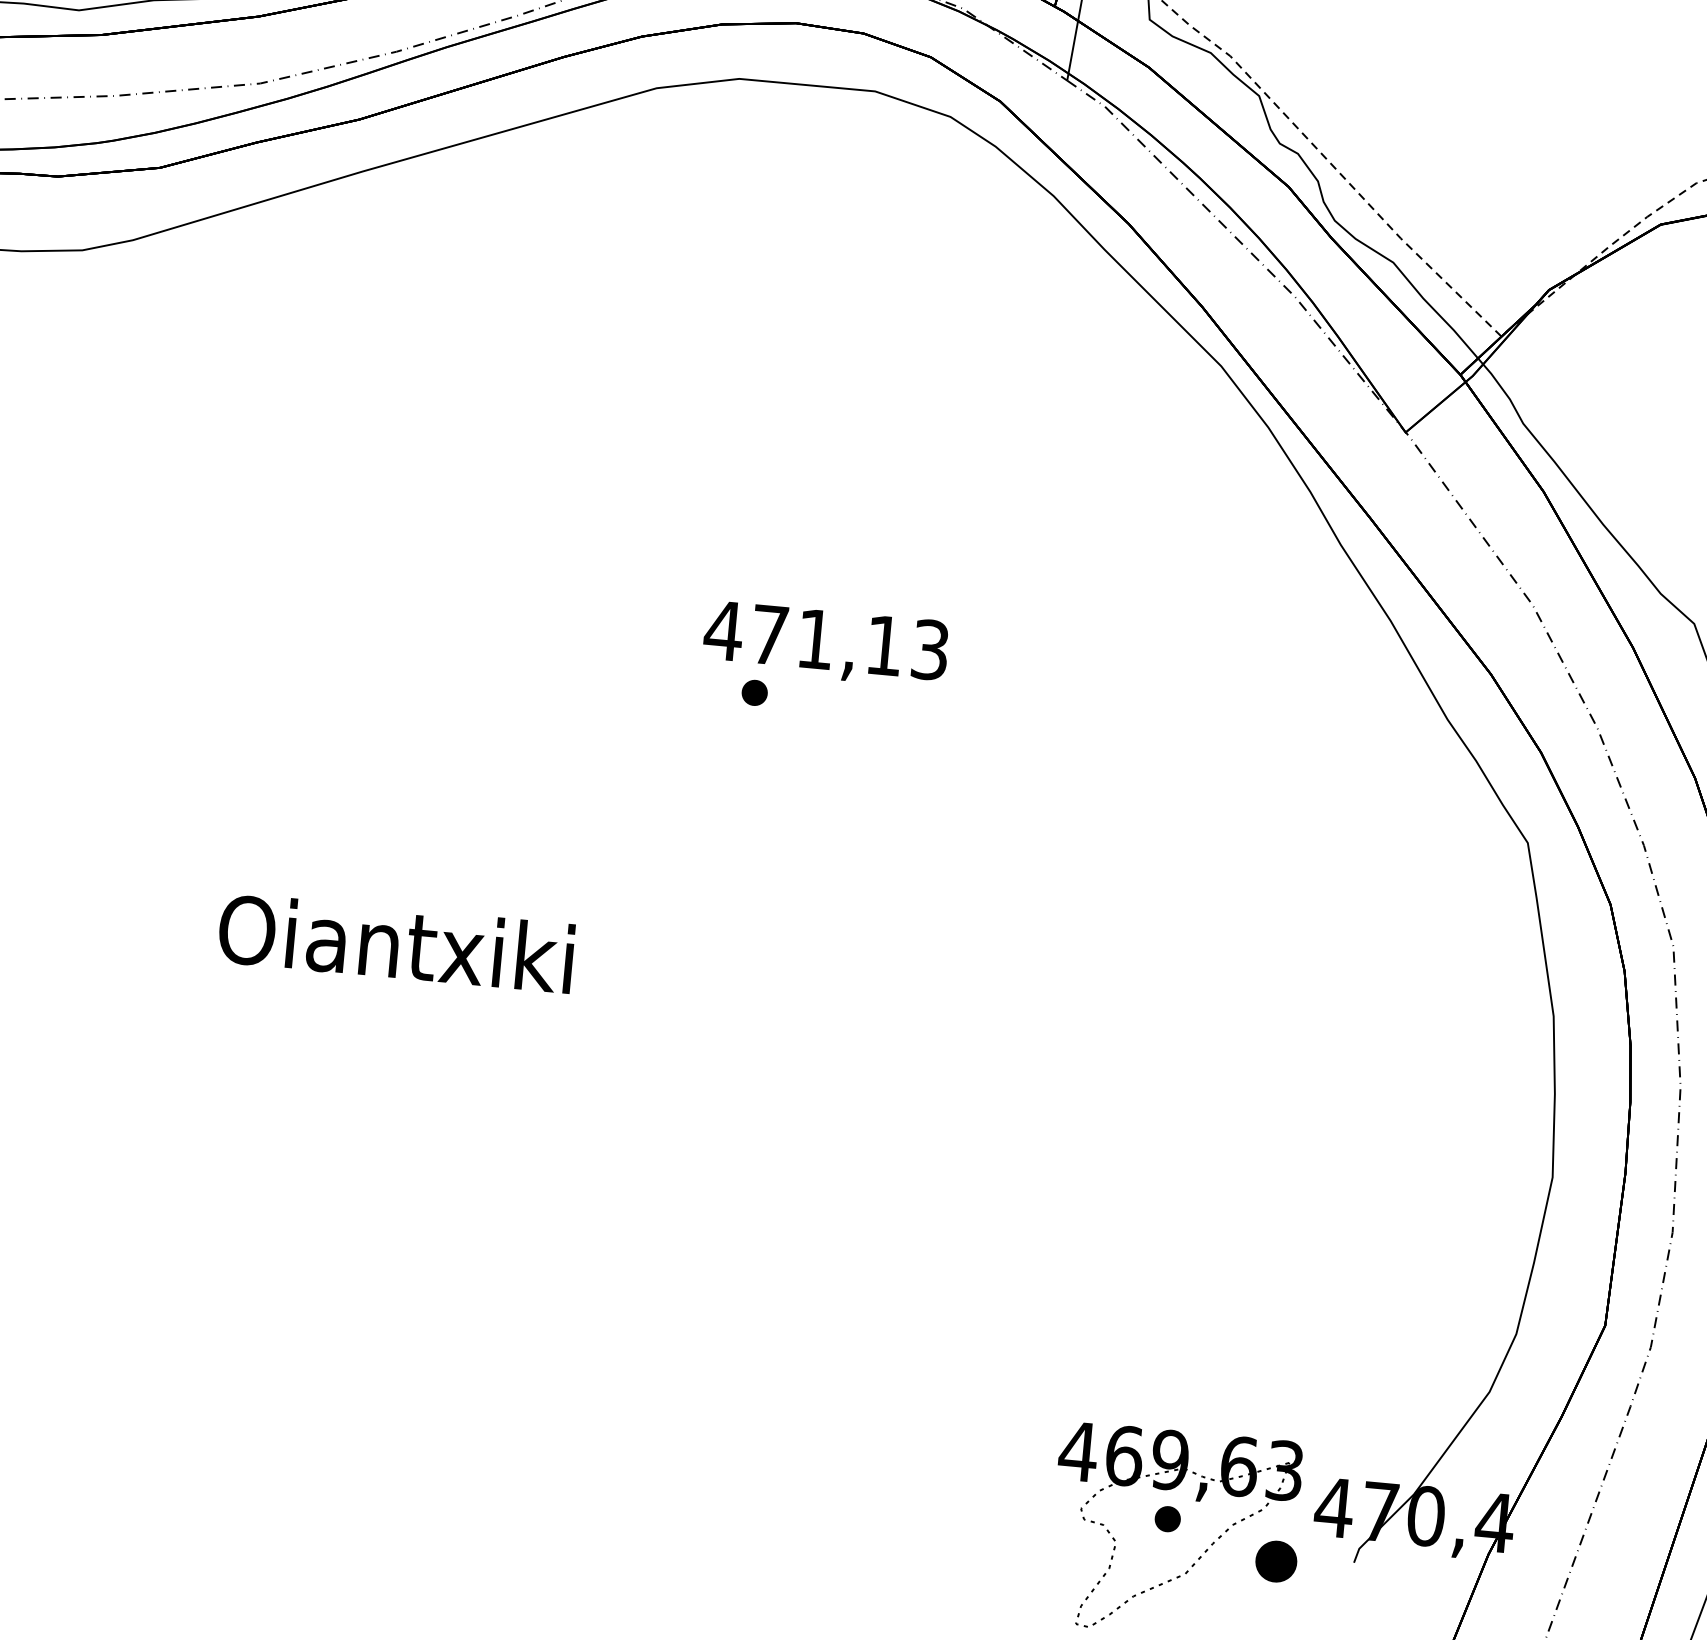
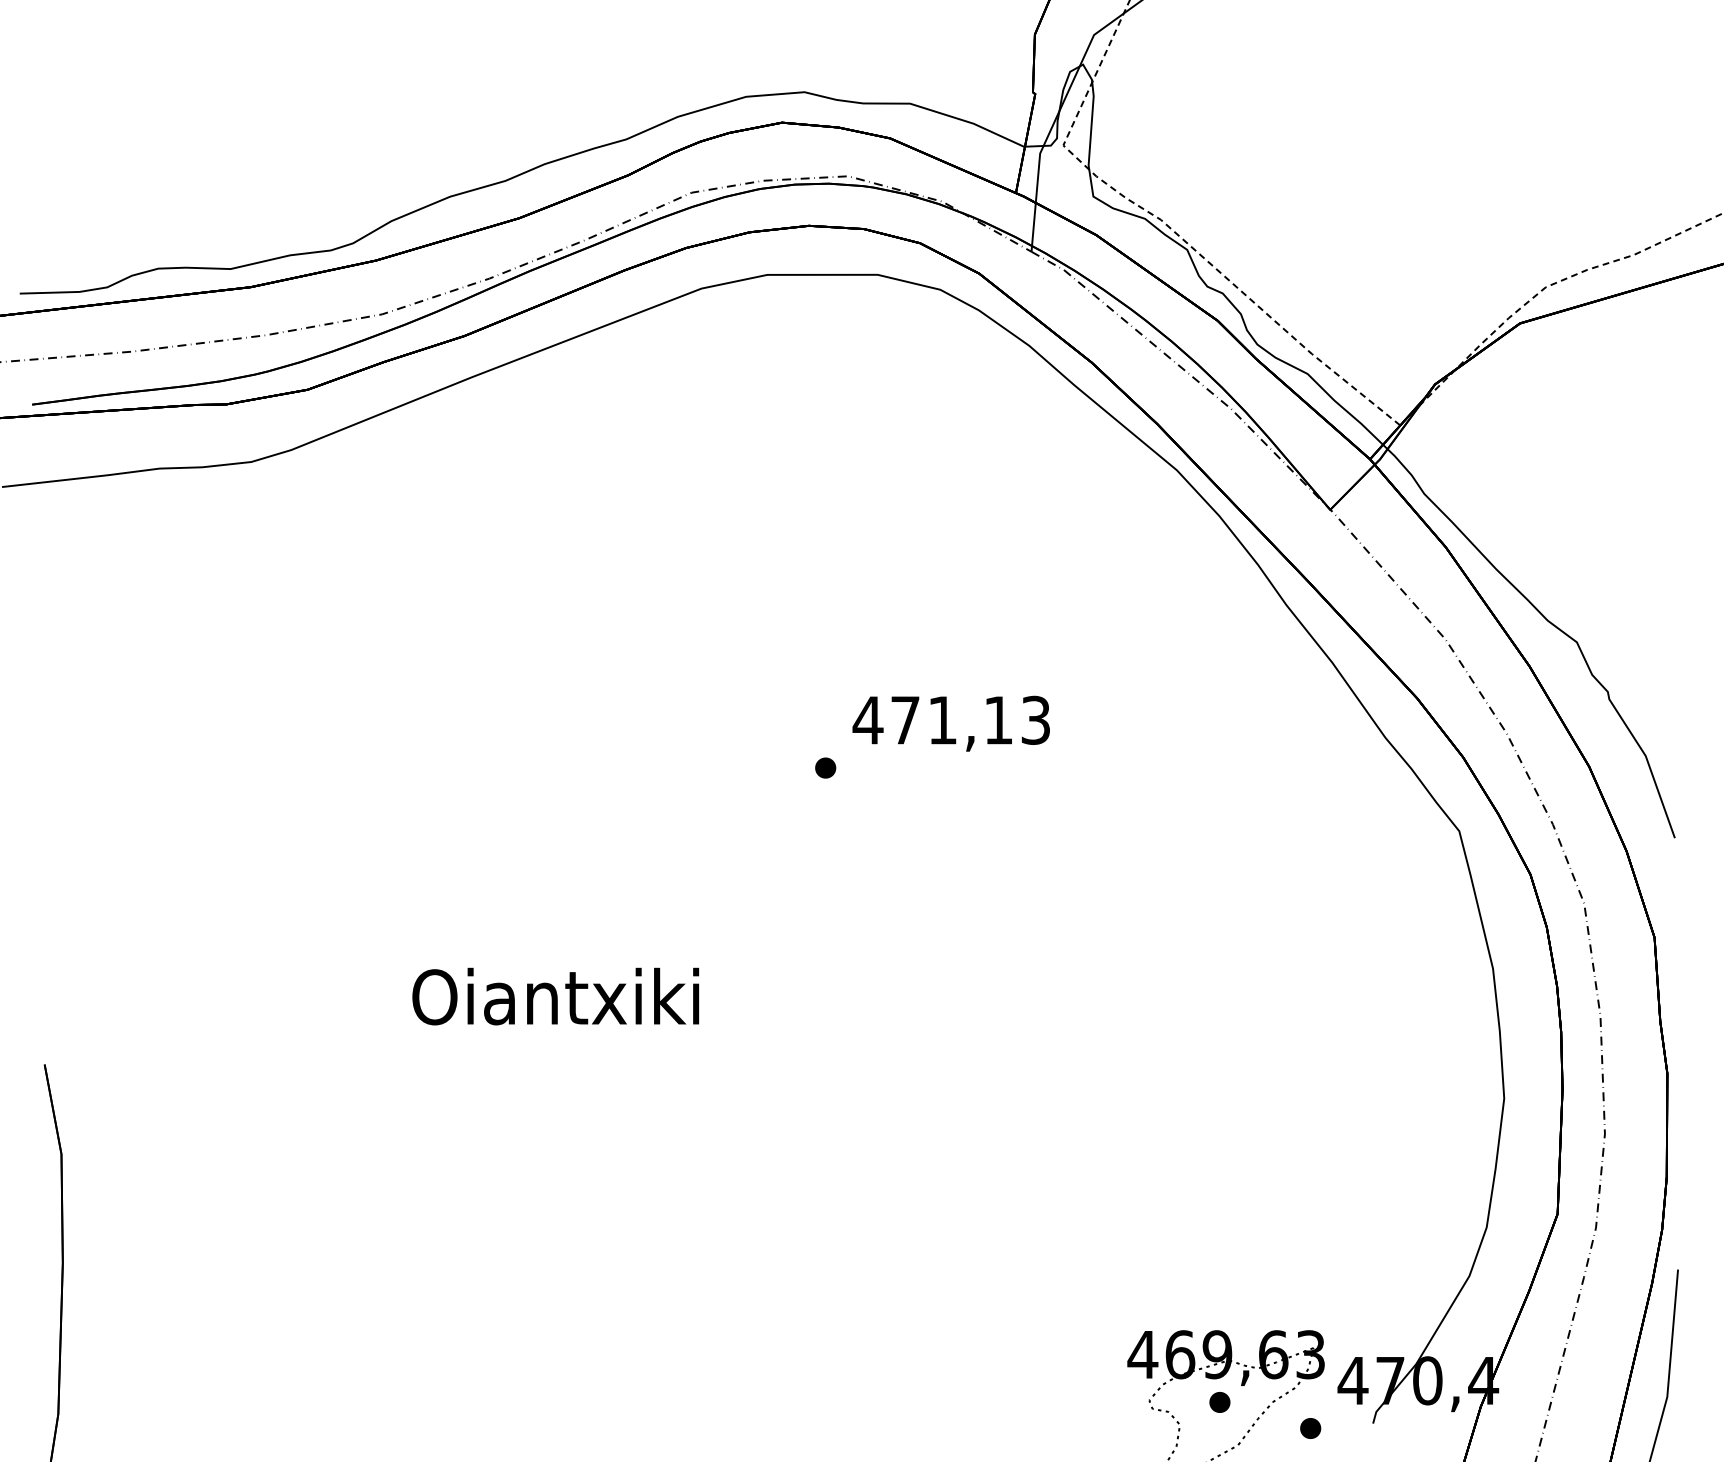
text: (824, 644) -> (950, 723), moved
part: (1276, 1561) -> (1310, 1428), size x0.62

